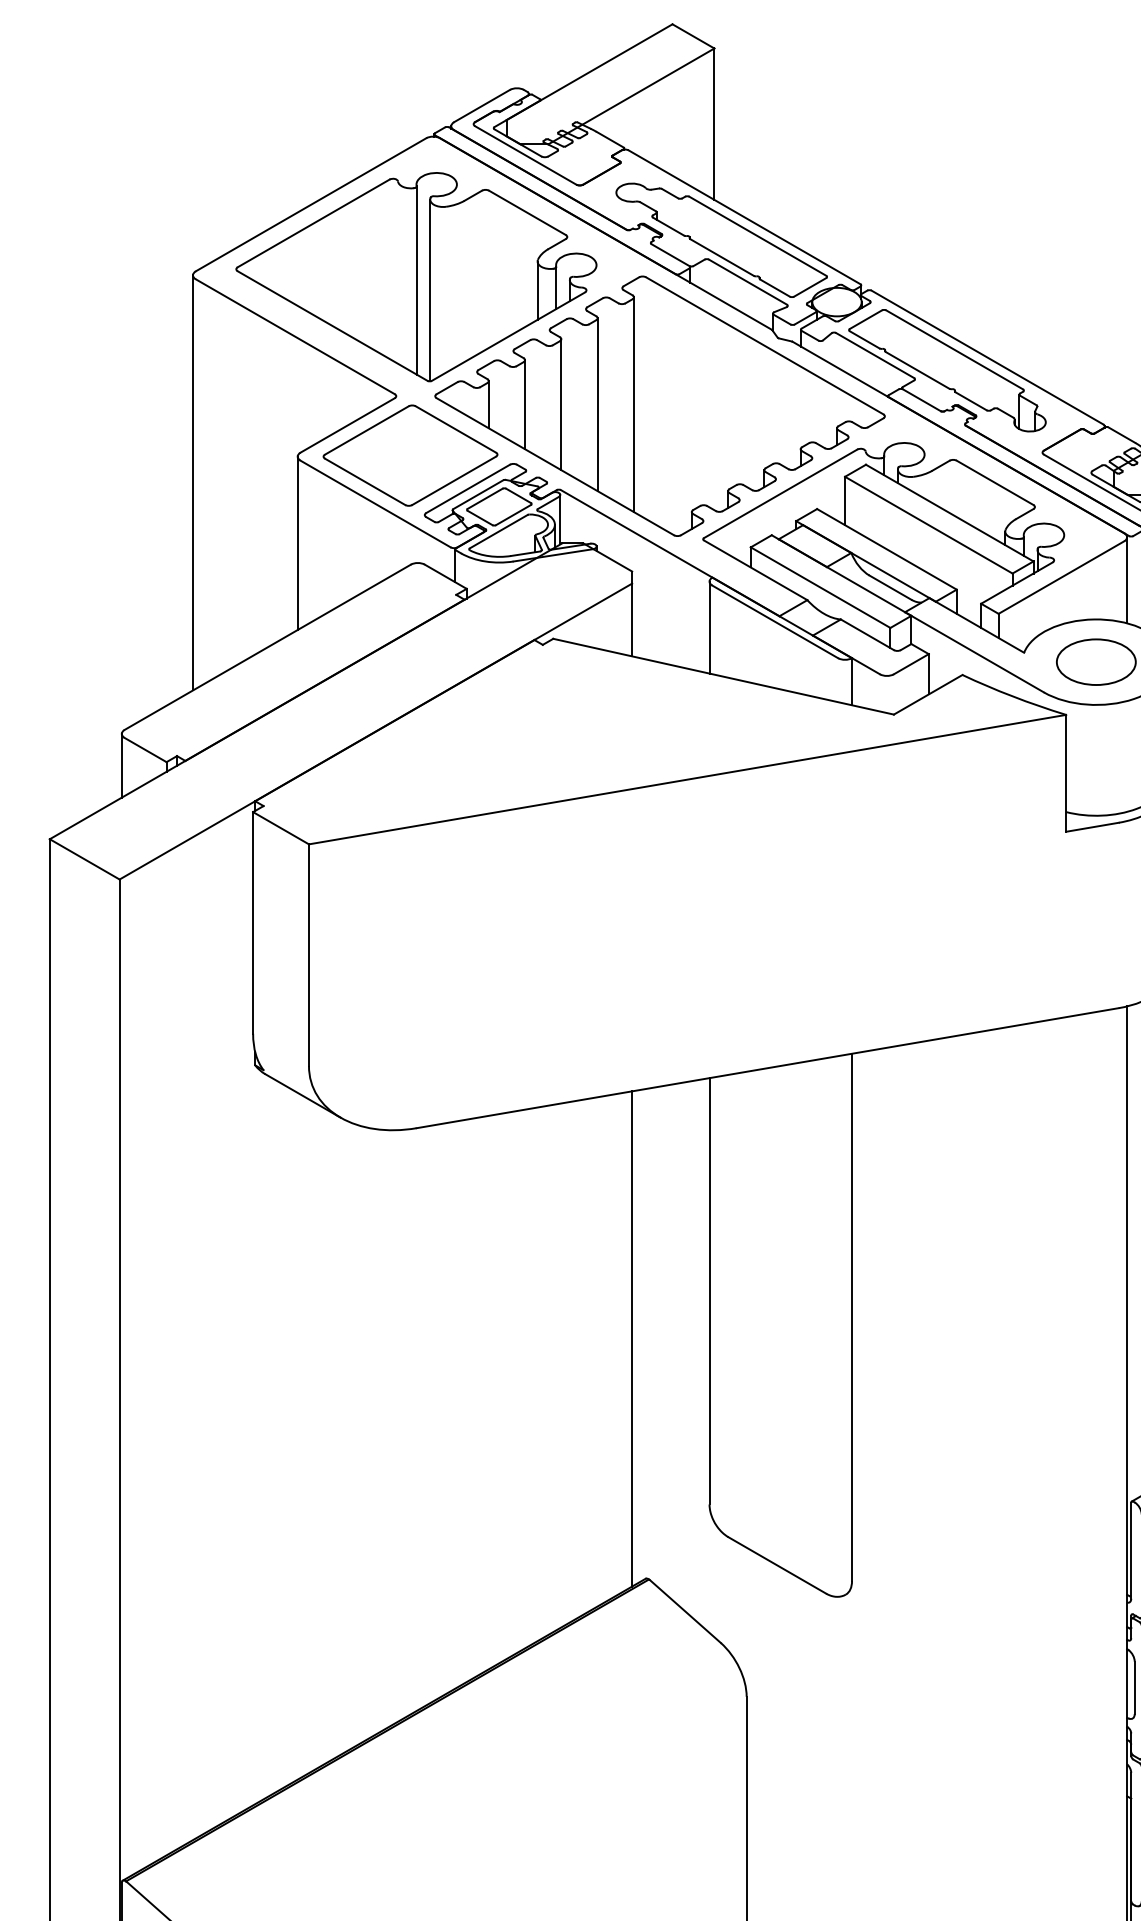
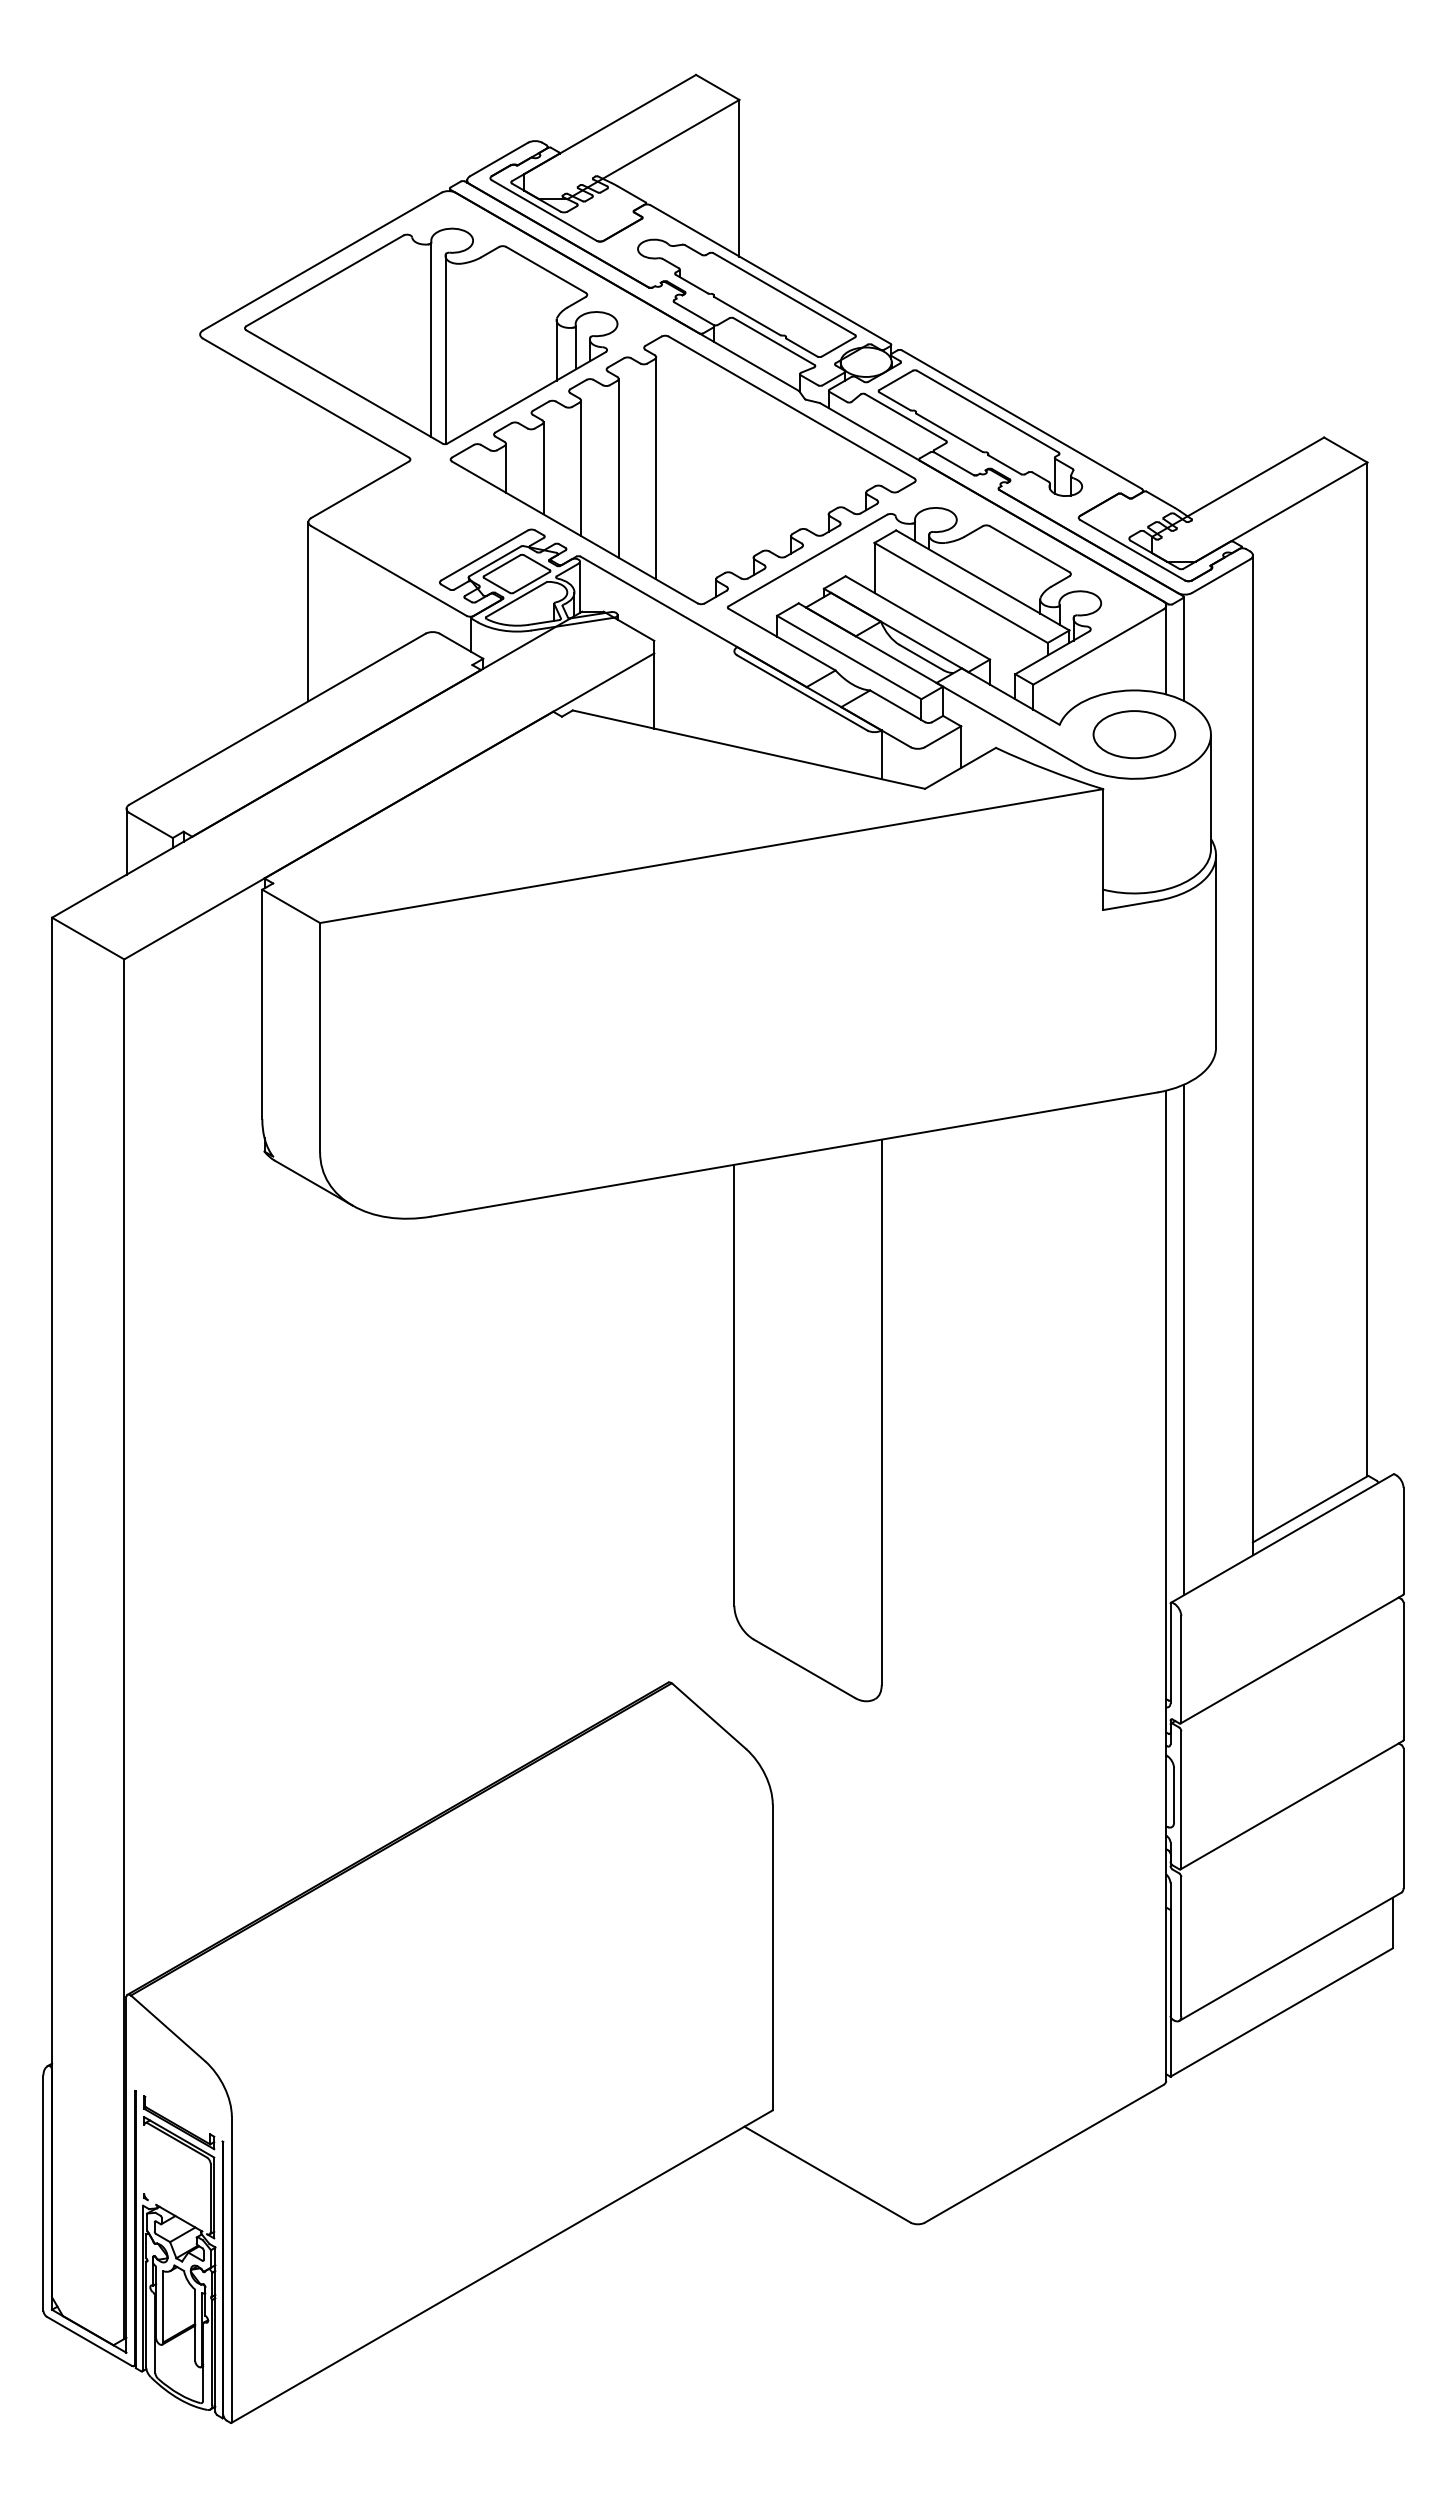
part: (409, 455) -> (424, 520), removed
line: (193, 482) -> (200, 548), removed
line: (709, 627) -> (734, 698), removed
line: (632, 1338) -> (654, 1434), removed

